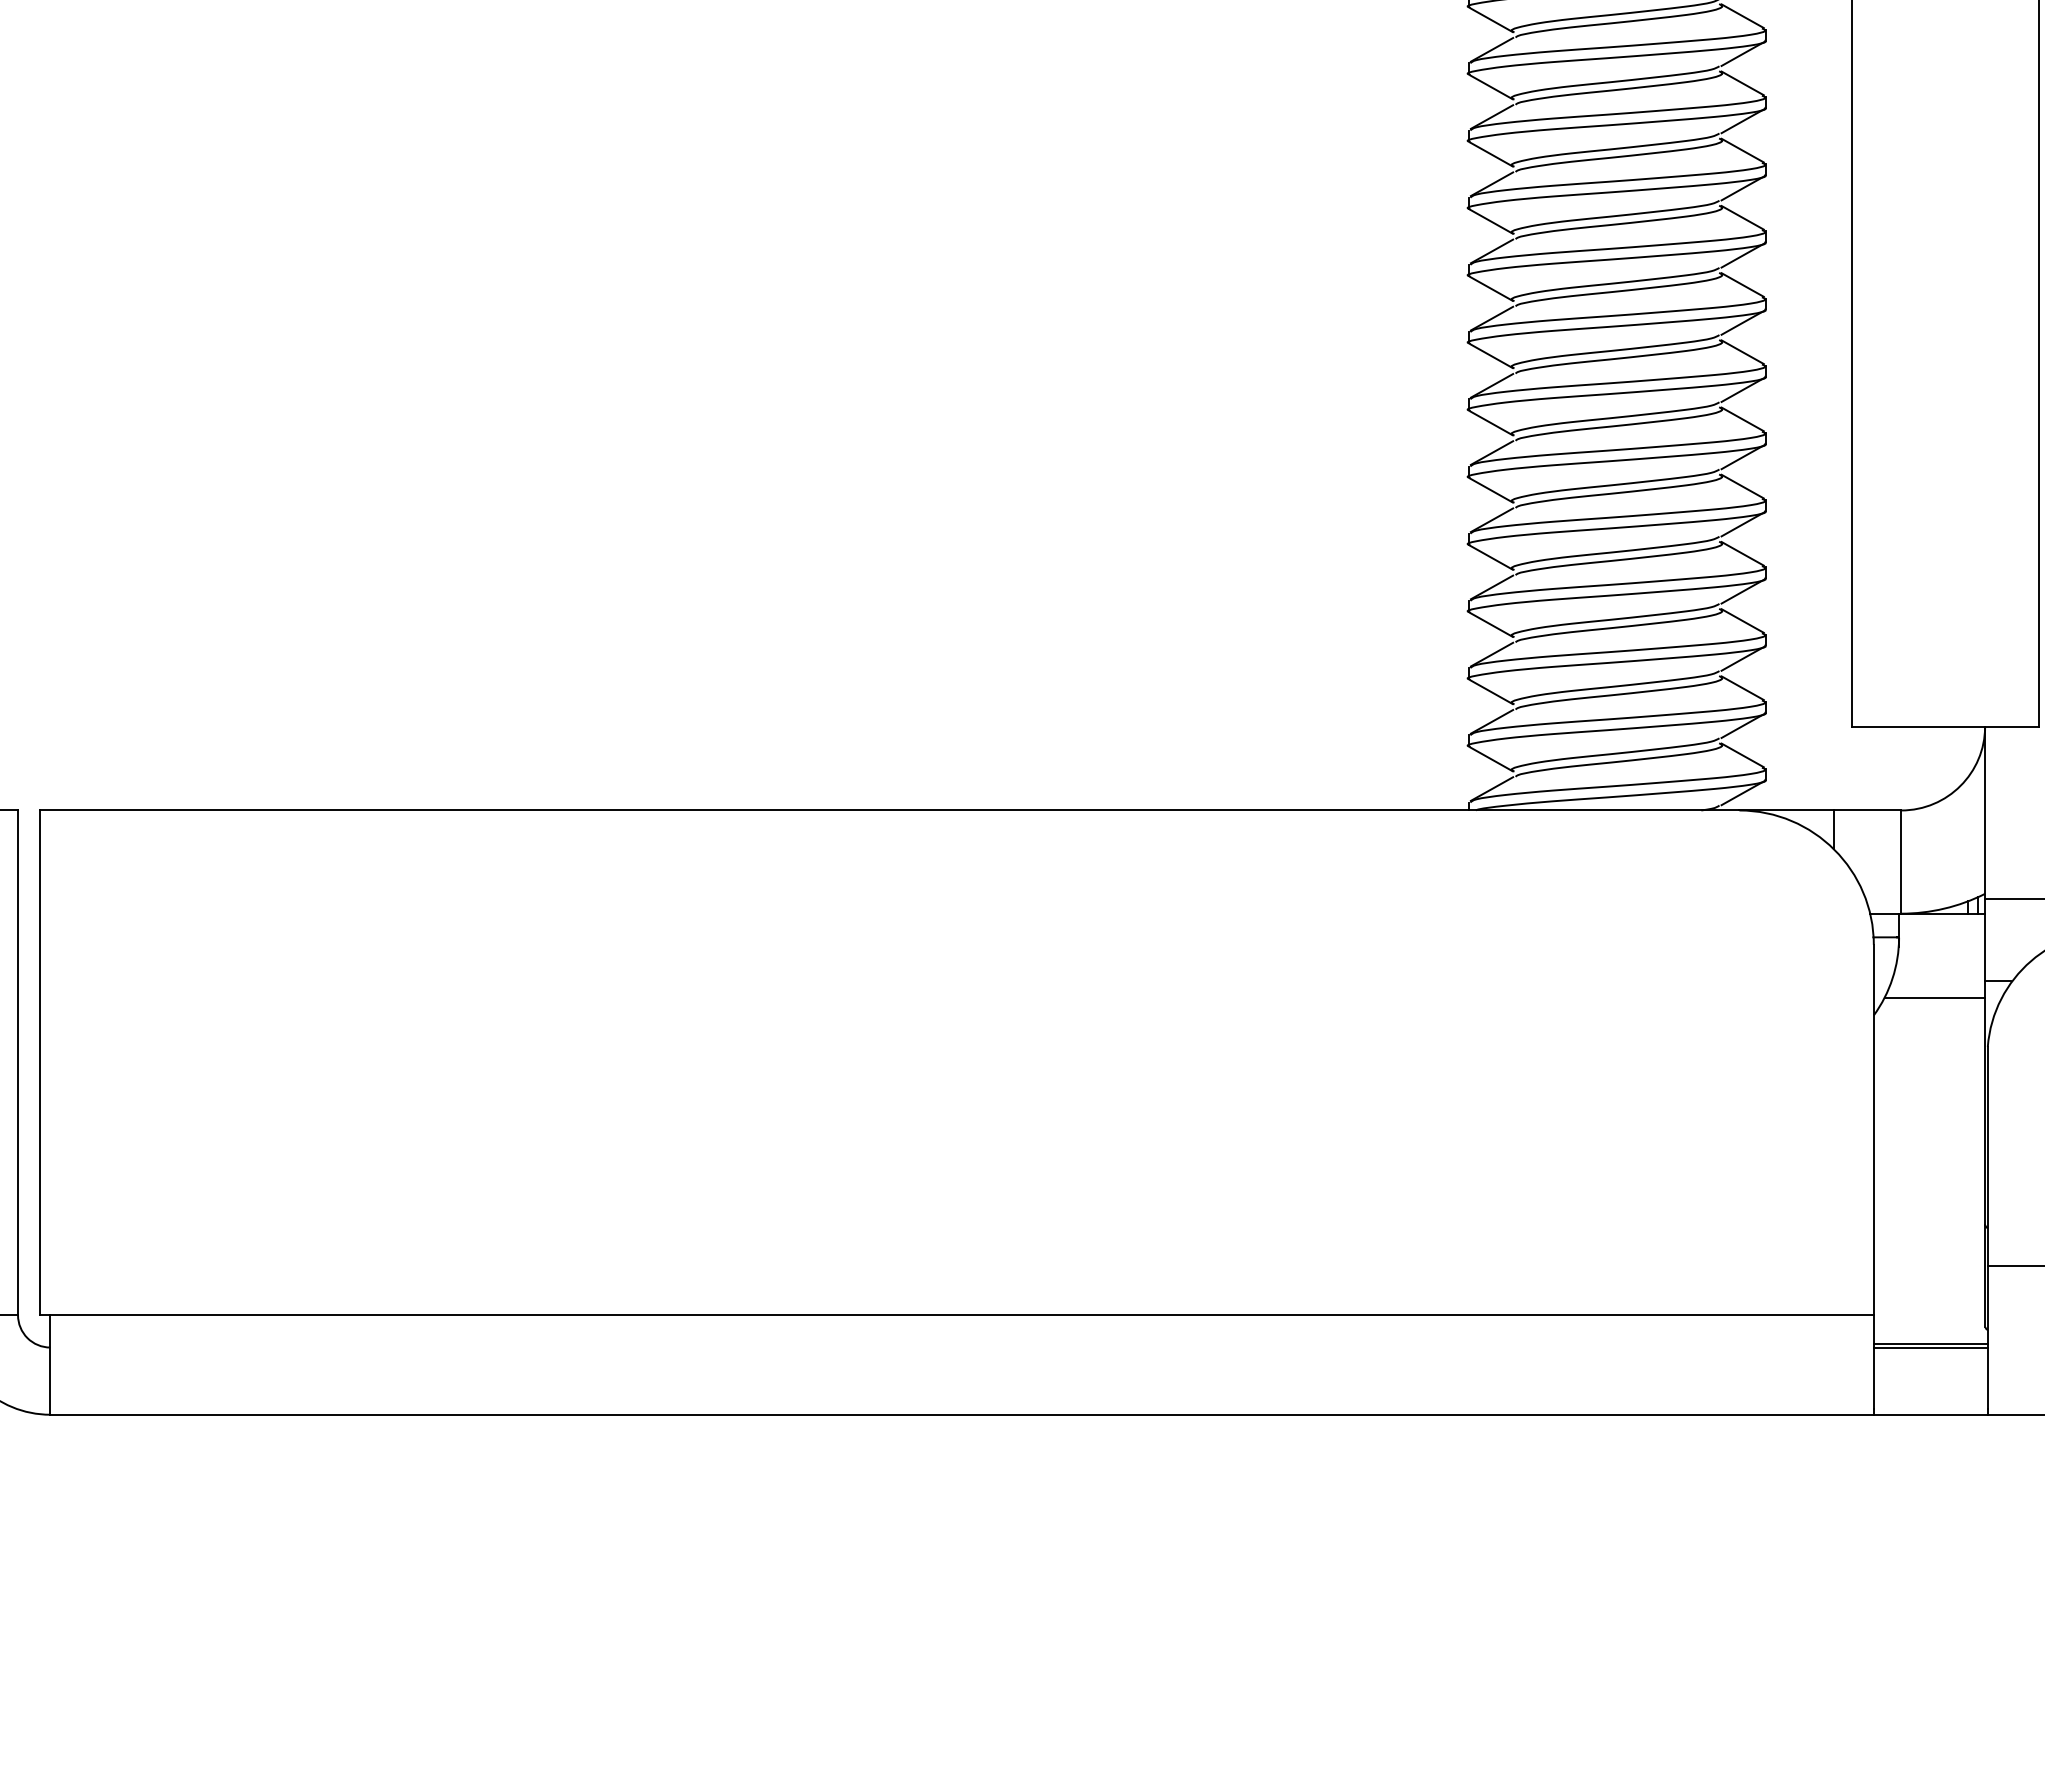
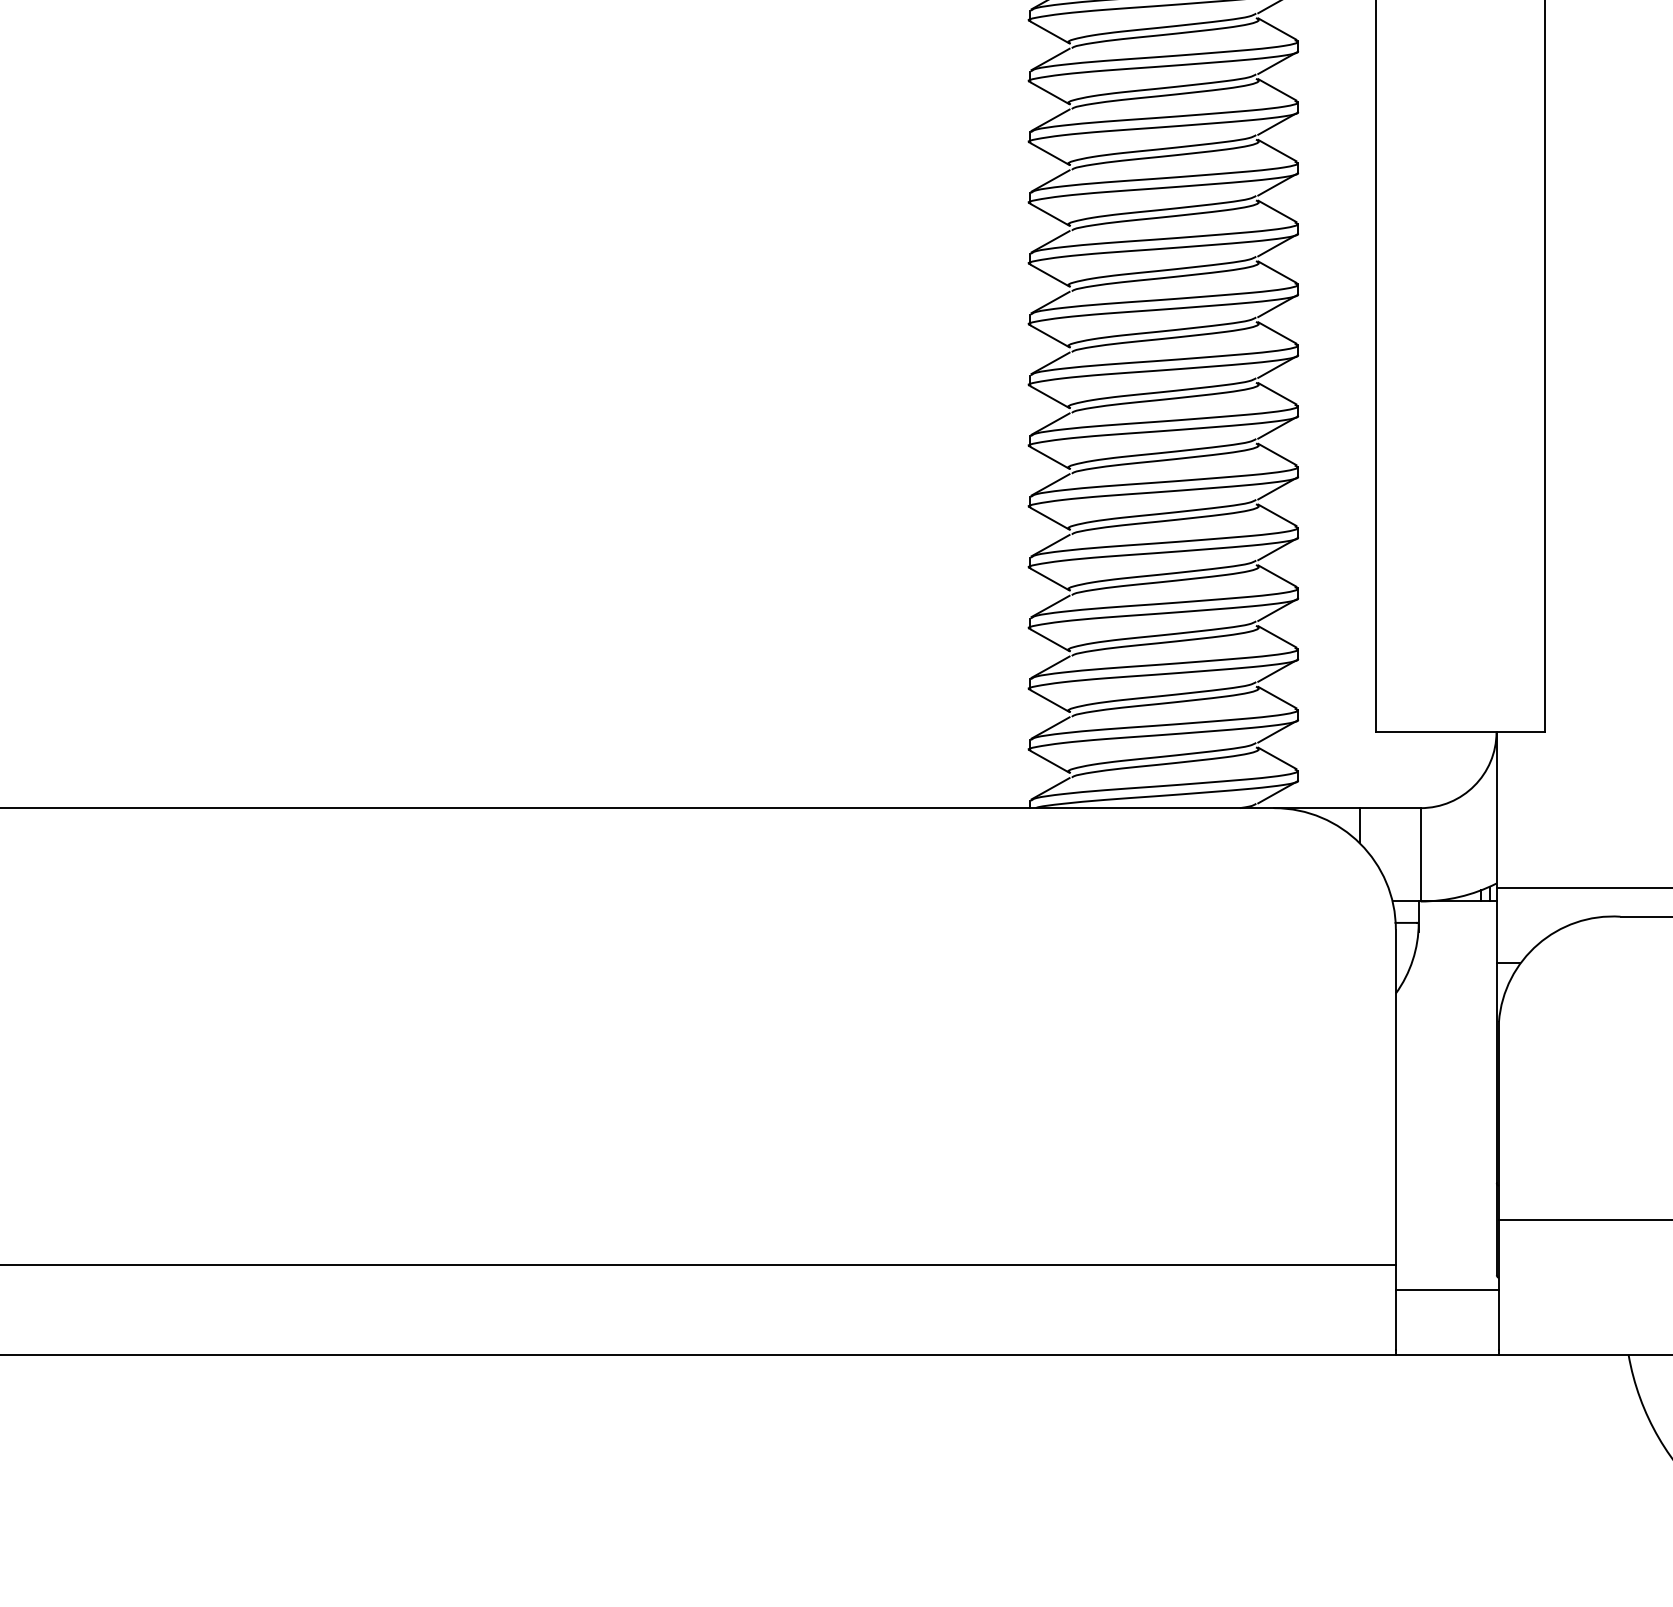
line: (1934, 997) -> (1450, 977), removed
line: (1930, 1347) -> (1447, 1293), removed

